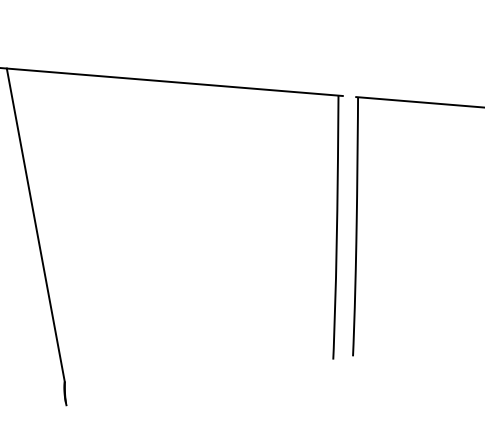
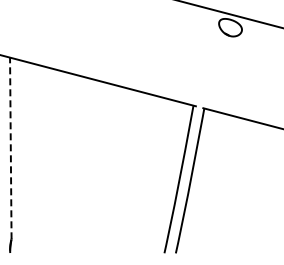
line: (35, 225) -> (10, 148), solid -> dashed

